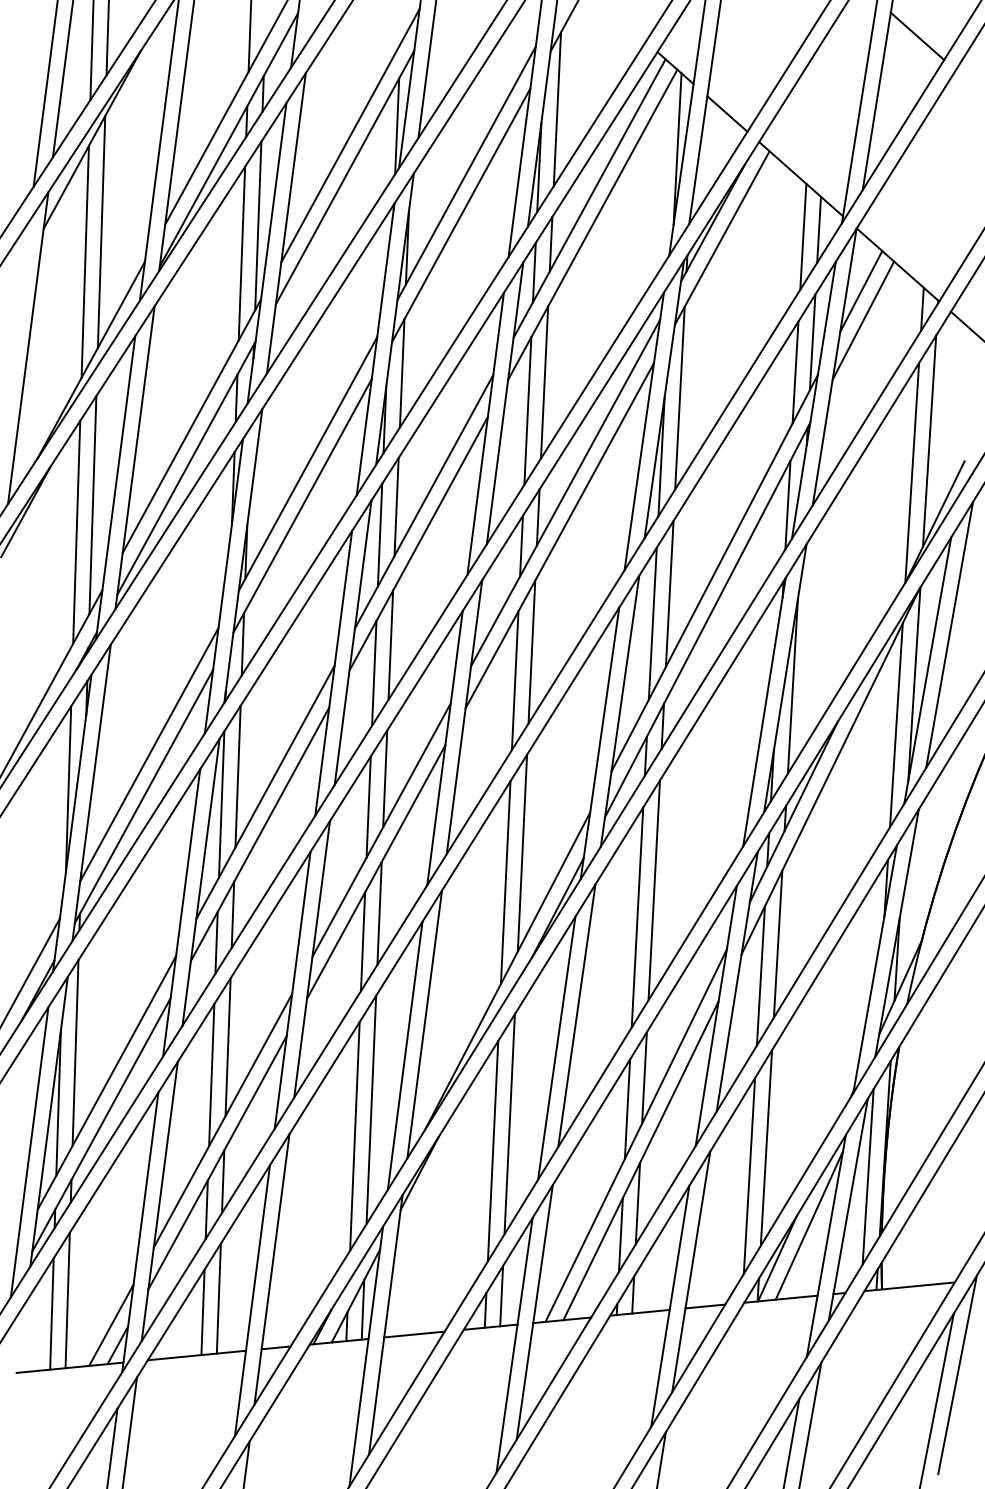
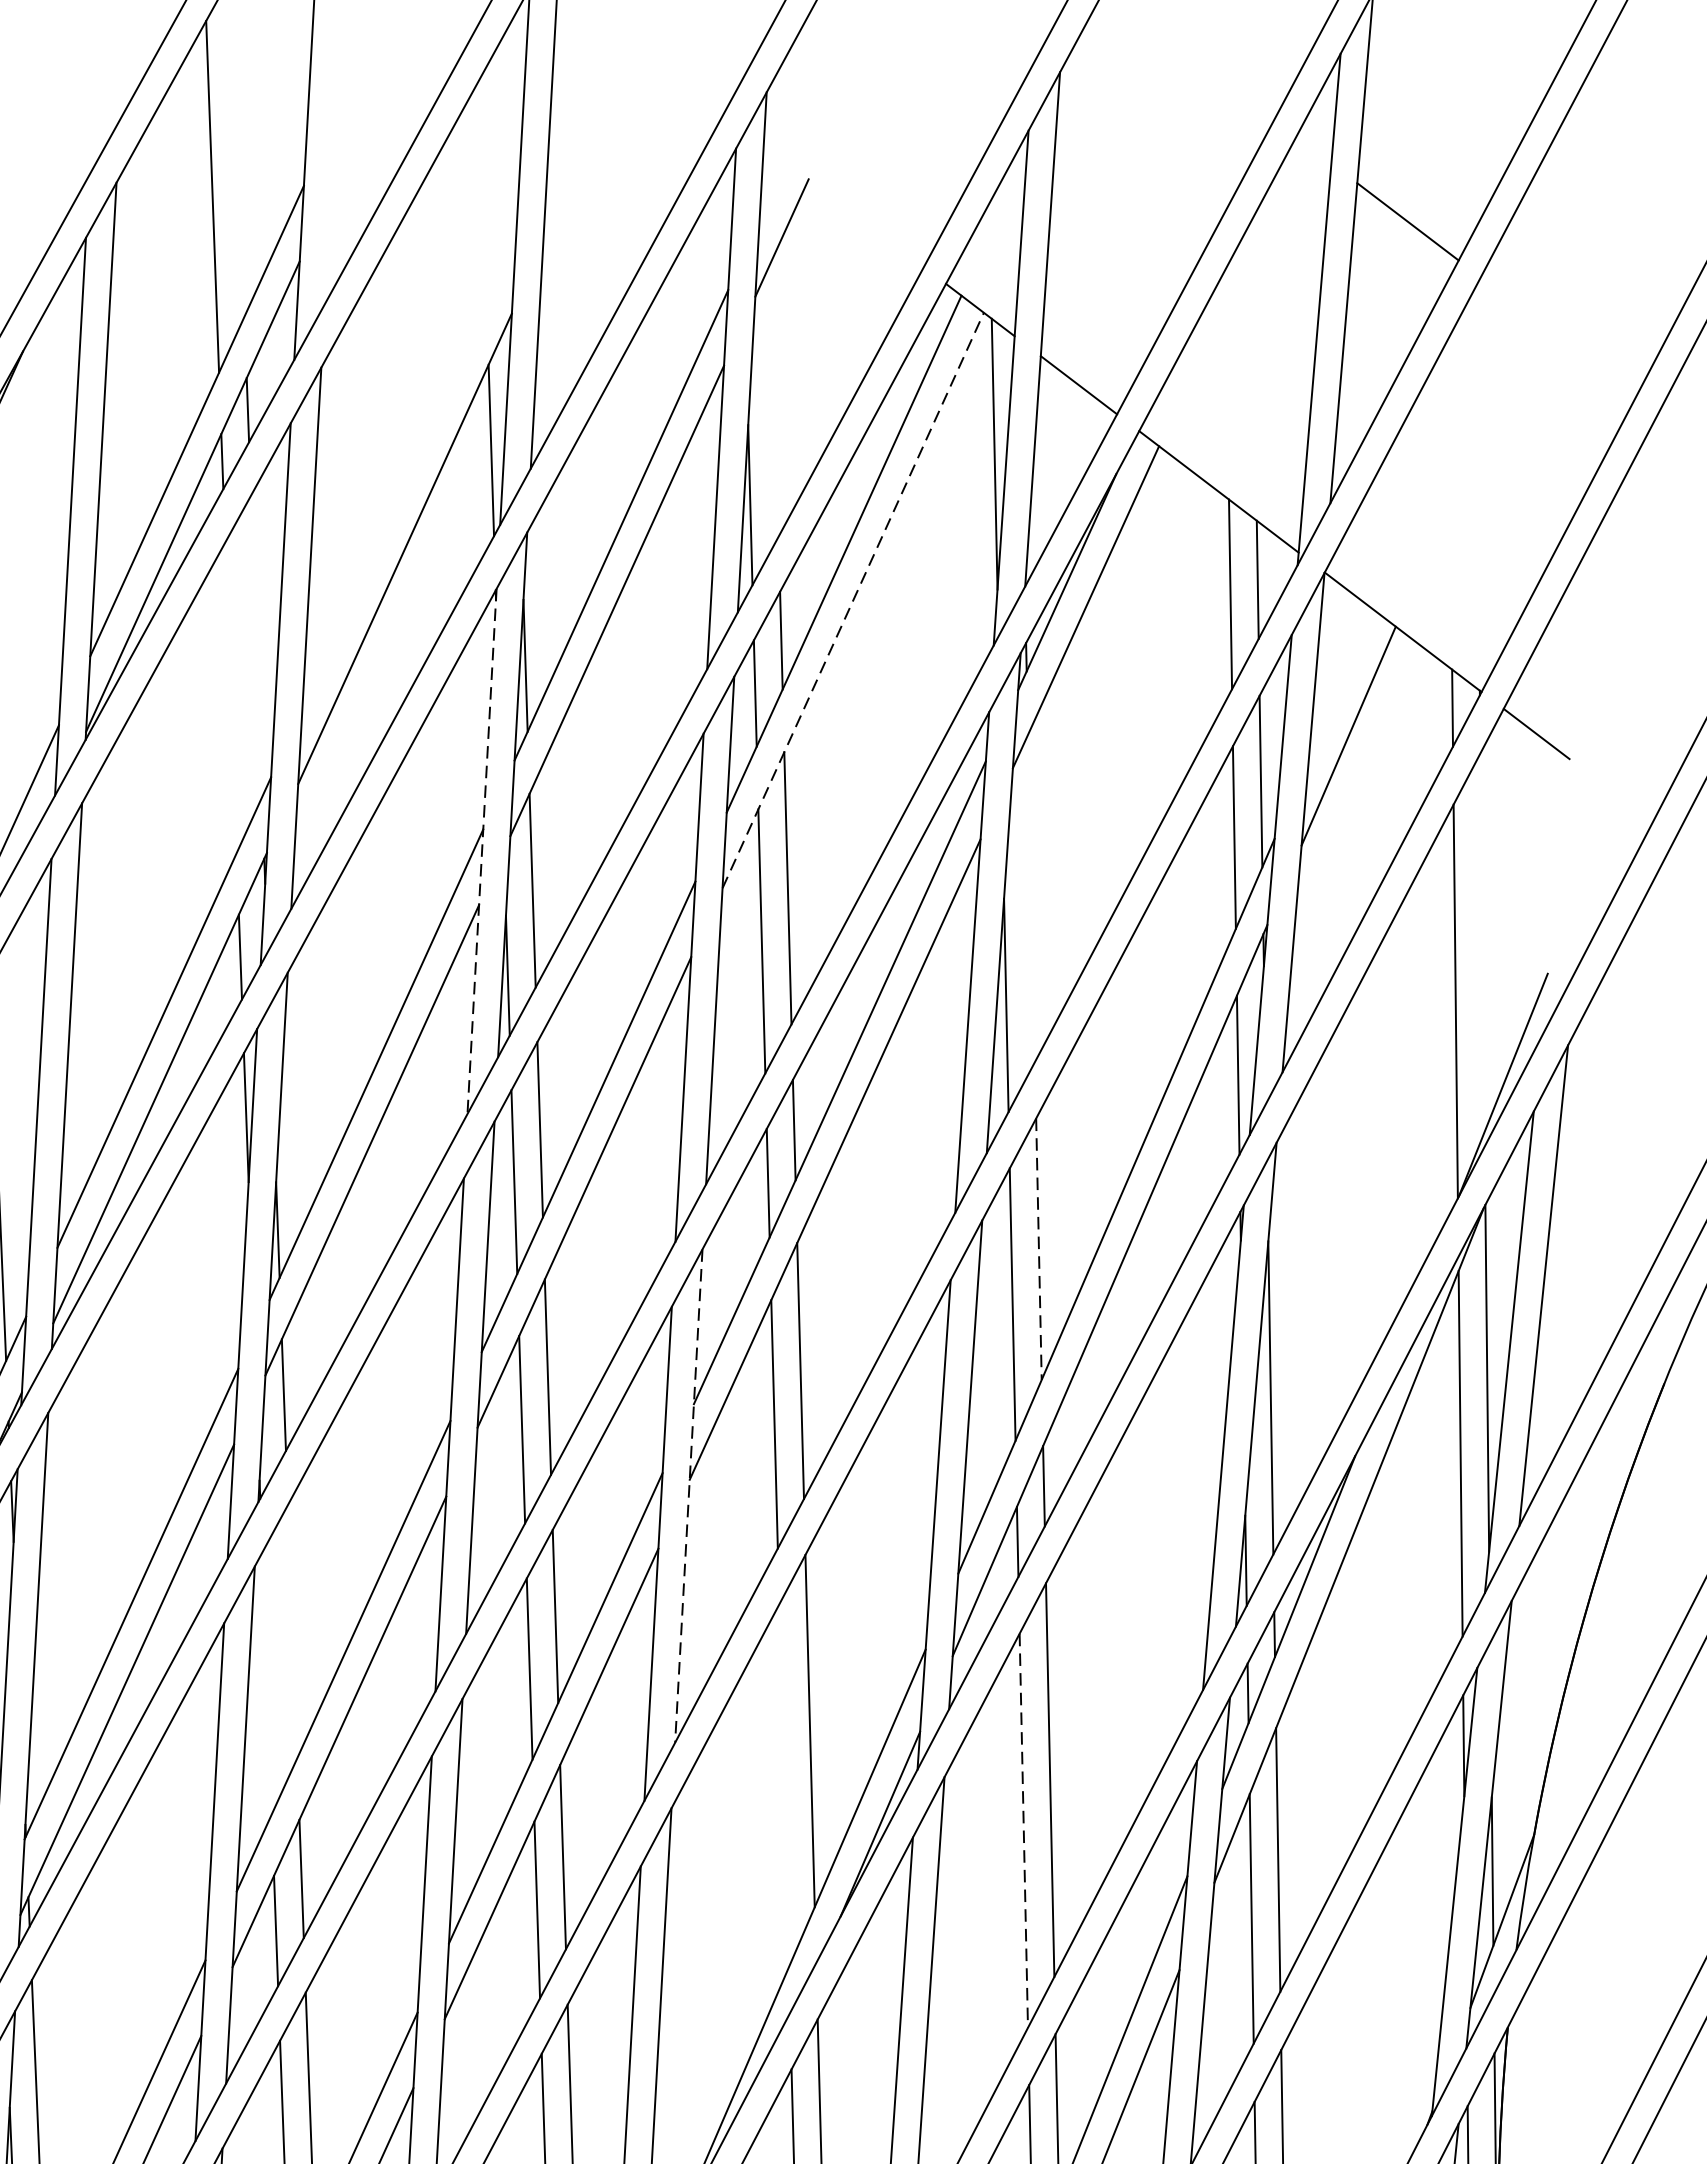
line: (557, 109) -> (775, 399), removed
line: (350, 135) -> (409, 472), removed
line: (592, 224) -> (852, 600), solid -> dashed
line: (258, 225) -> (256, 645), removed
line: (241, 253) -> (230, 697), removed
line: (861, 291) -> (1341, 684), removed
line: (375, 349) -> (481, 851), solid -> dashed
line: (679, 397) -> (1030, 897), removed
line: (929, 440) -> (1482, 941), removed
line: (669, 594) -> (1038, 1250), solid -> dashed
line: (464, 717) -> (688, 1496), solid -> dashed
line: (237, 776) -> (291, 1631), removed
line: (221, 804) -> (266, 1683), removed
line: (505, 882) -> (783, 1785), removed
line: (637, 918) -> (1023, 1832), solid -> dashed

